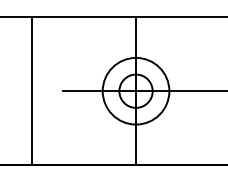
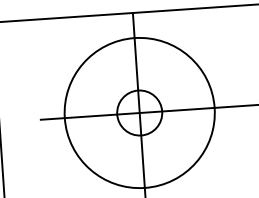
circle: (135, 90) -> (138, 112), size x1.67

